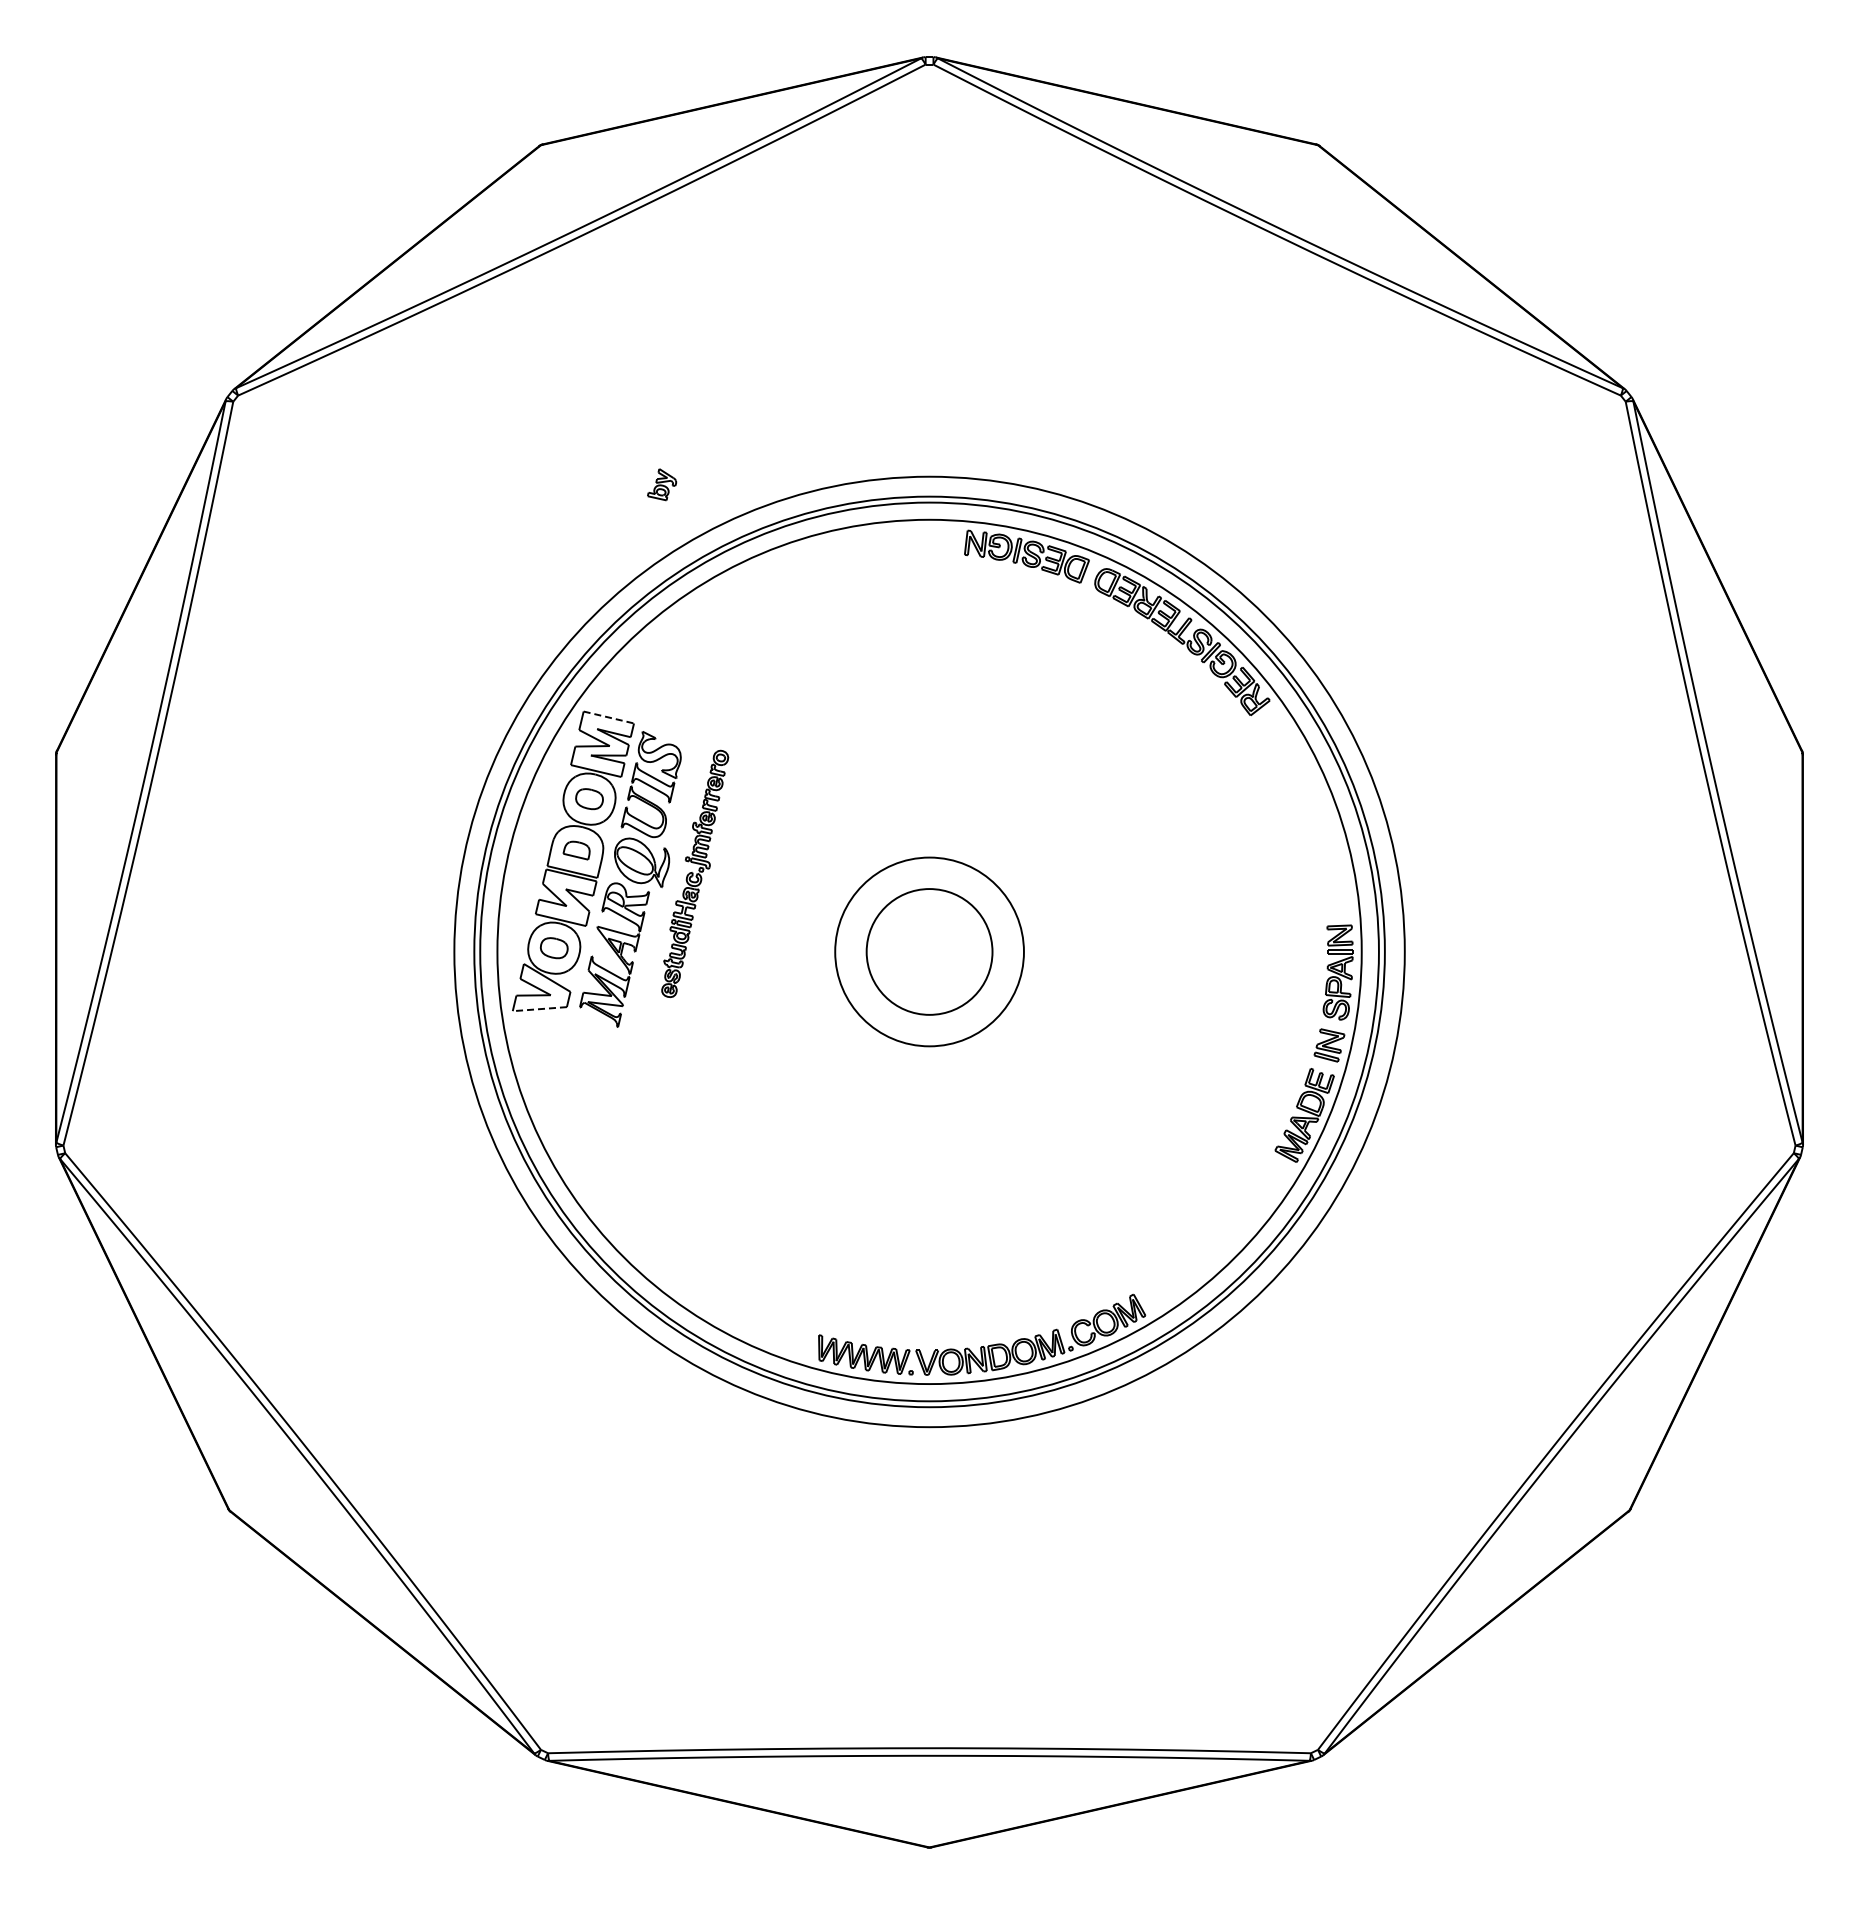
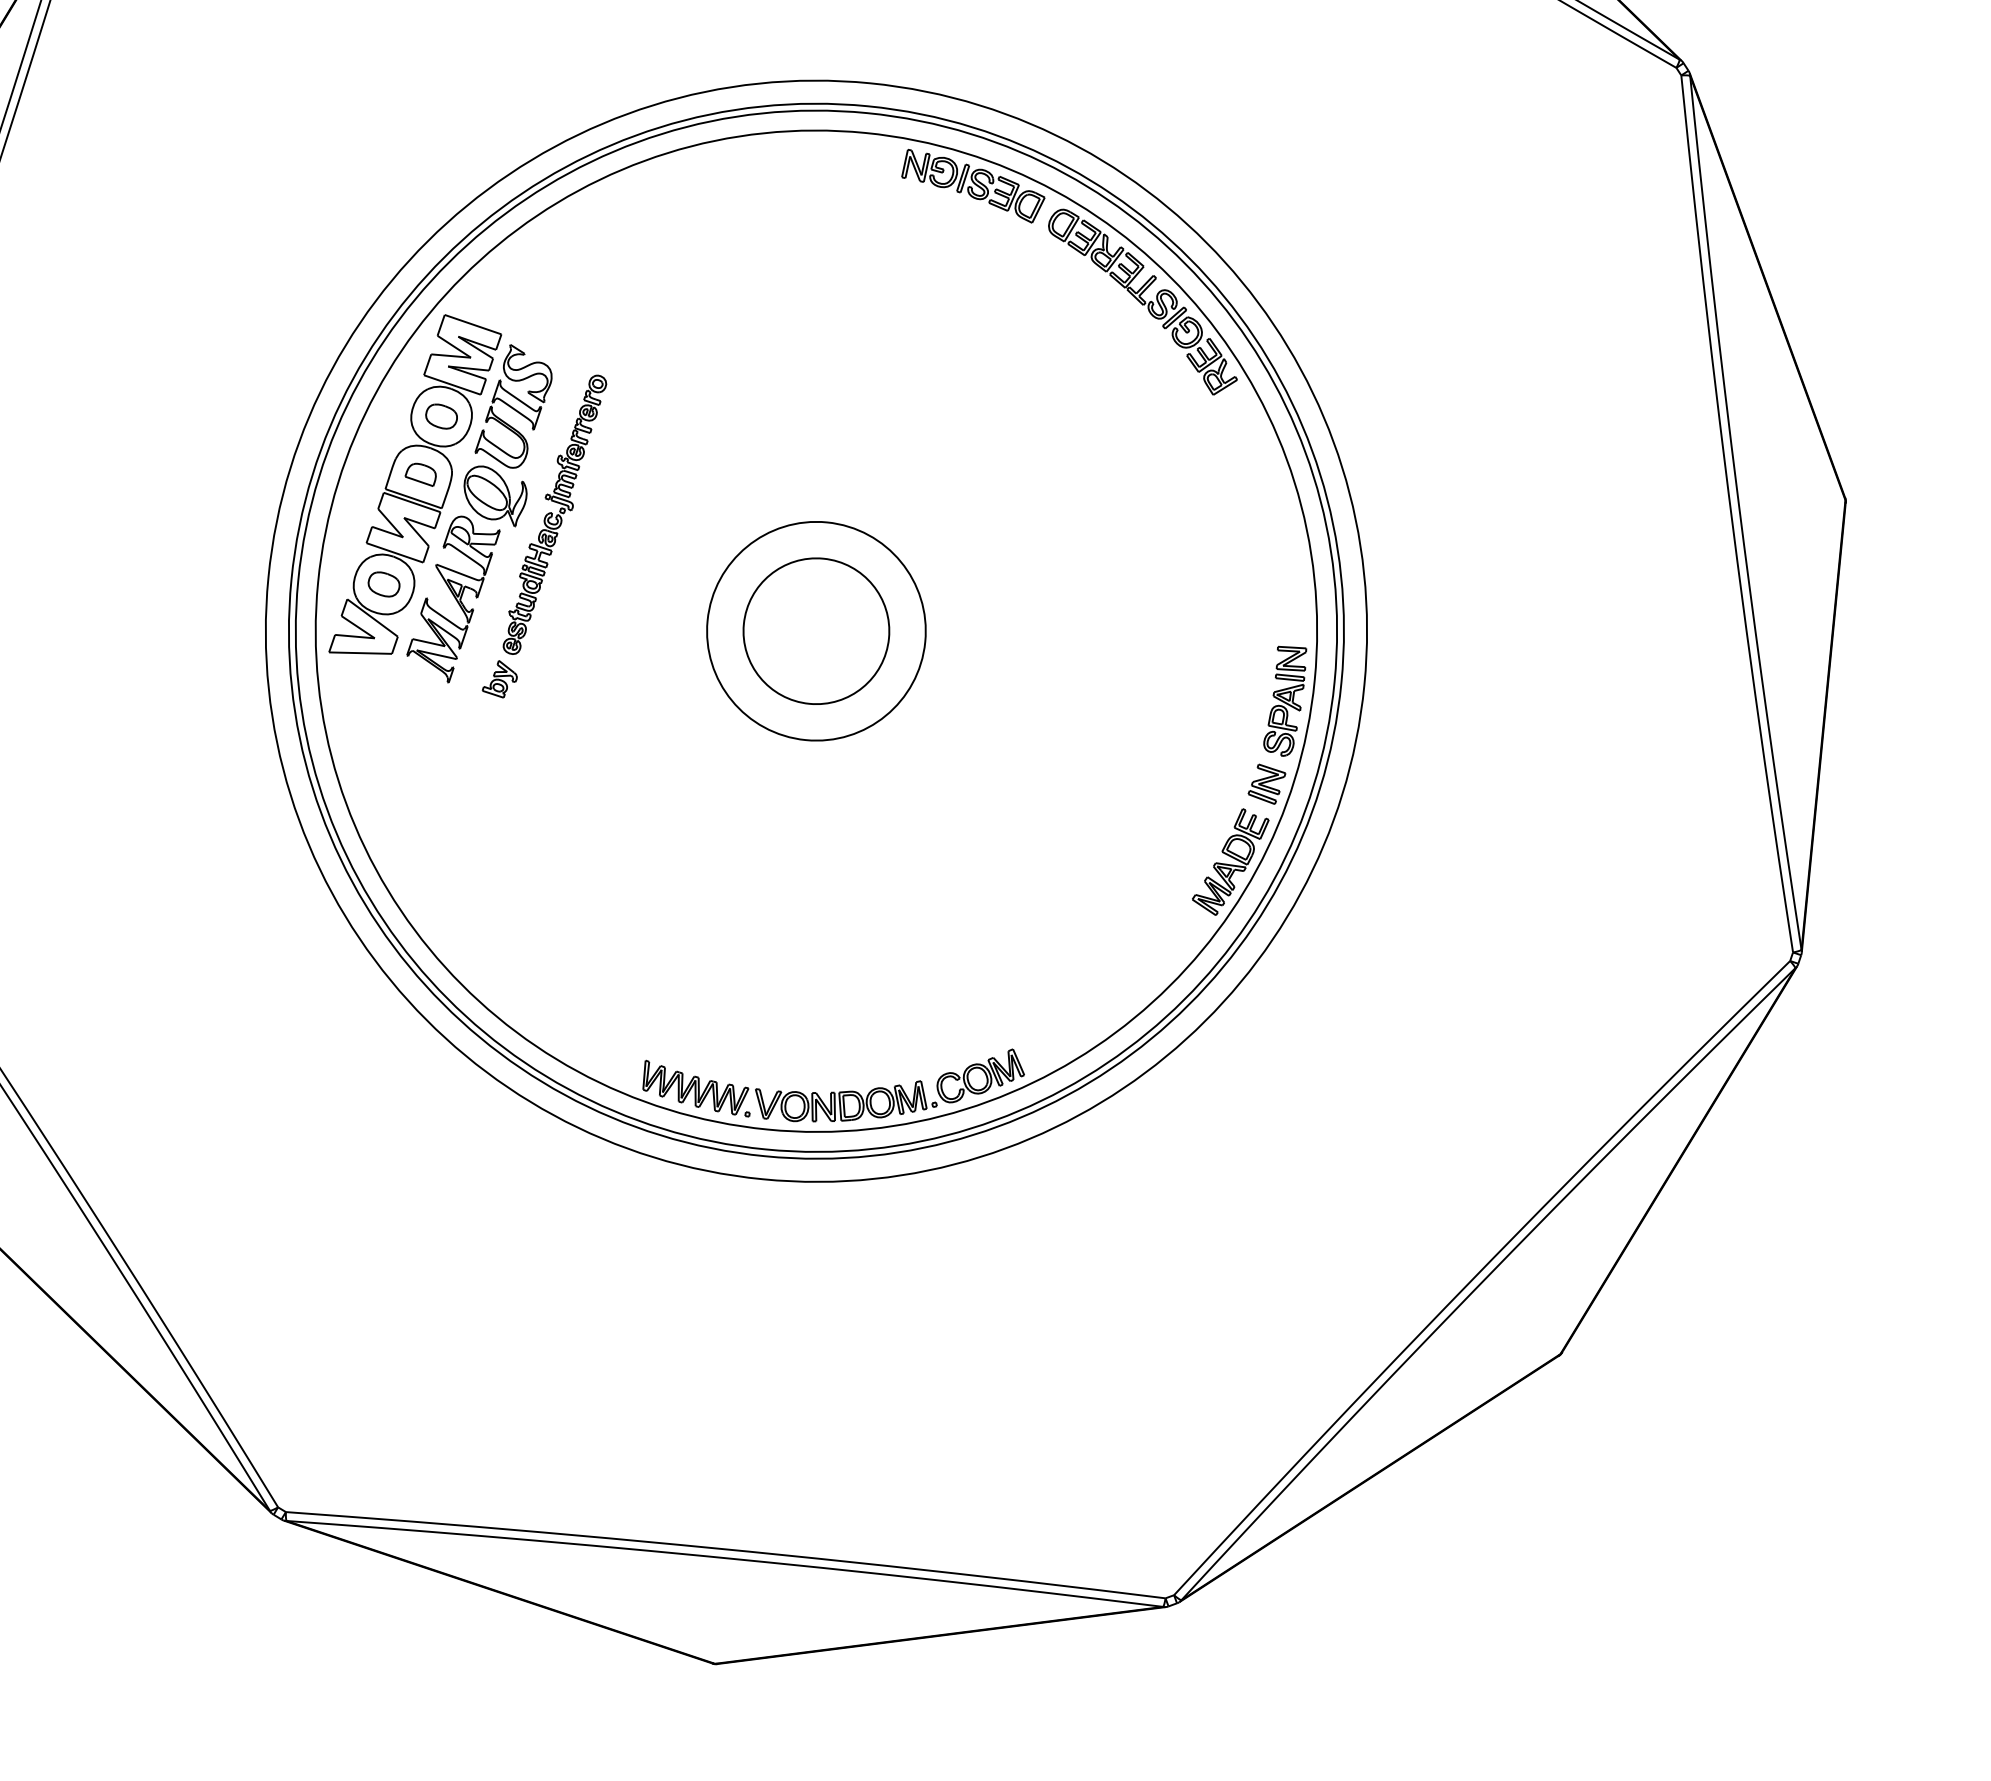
part: (662, 484) -> (500, 678), moved
line: (608, 717) -> (472, 324), dashed -> solid
line: (539, 1009) -> (360, 653), dashed -> solid

